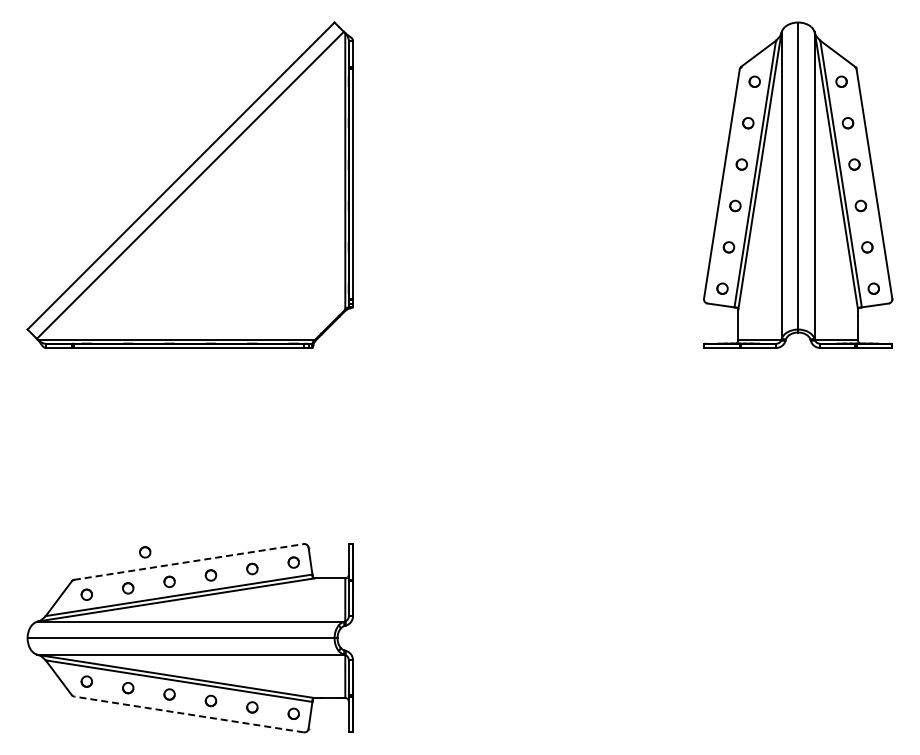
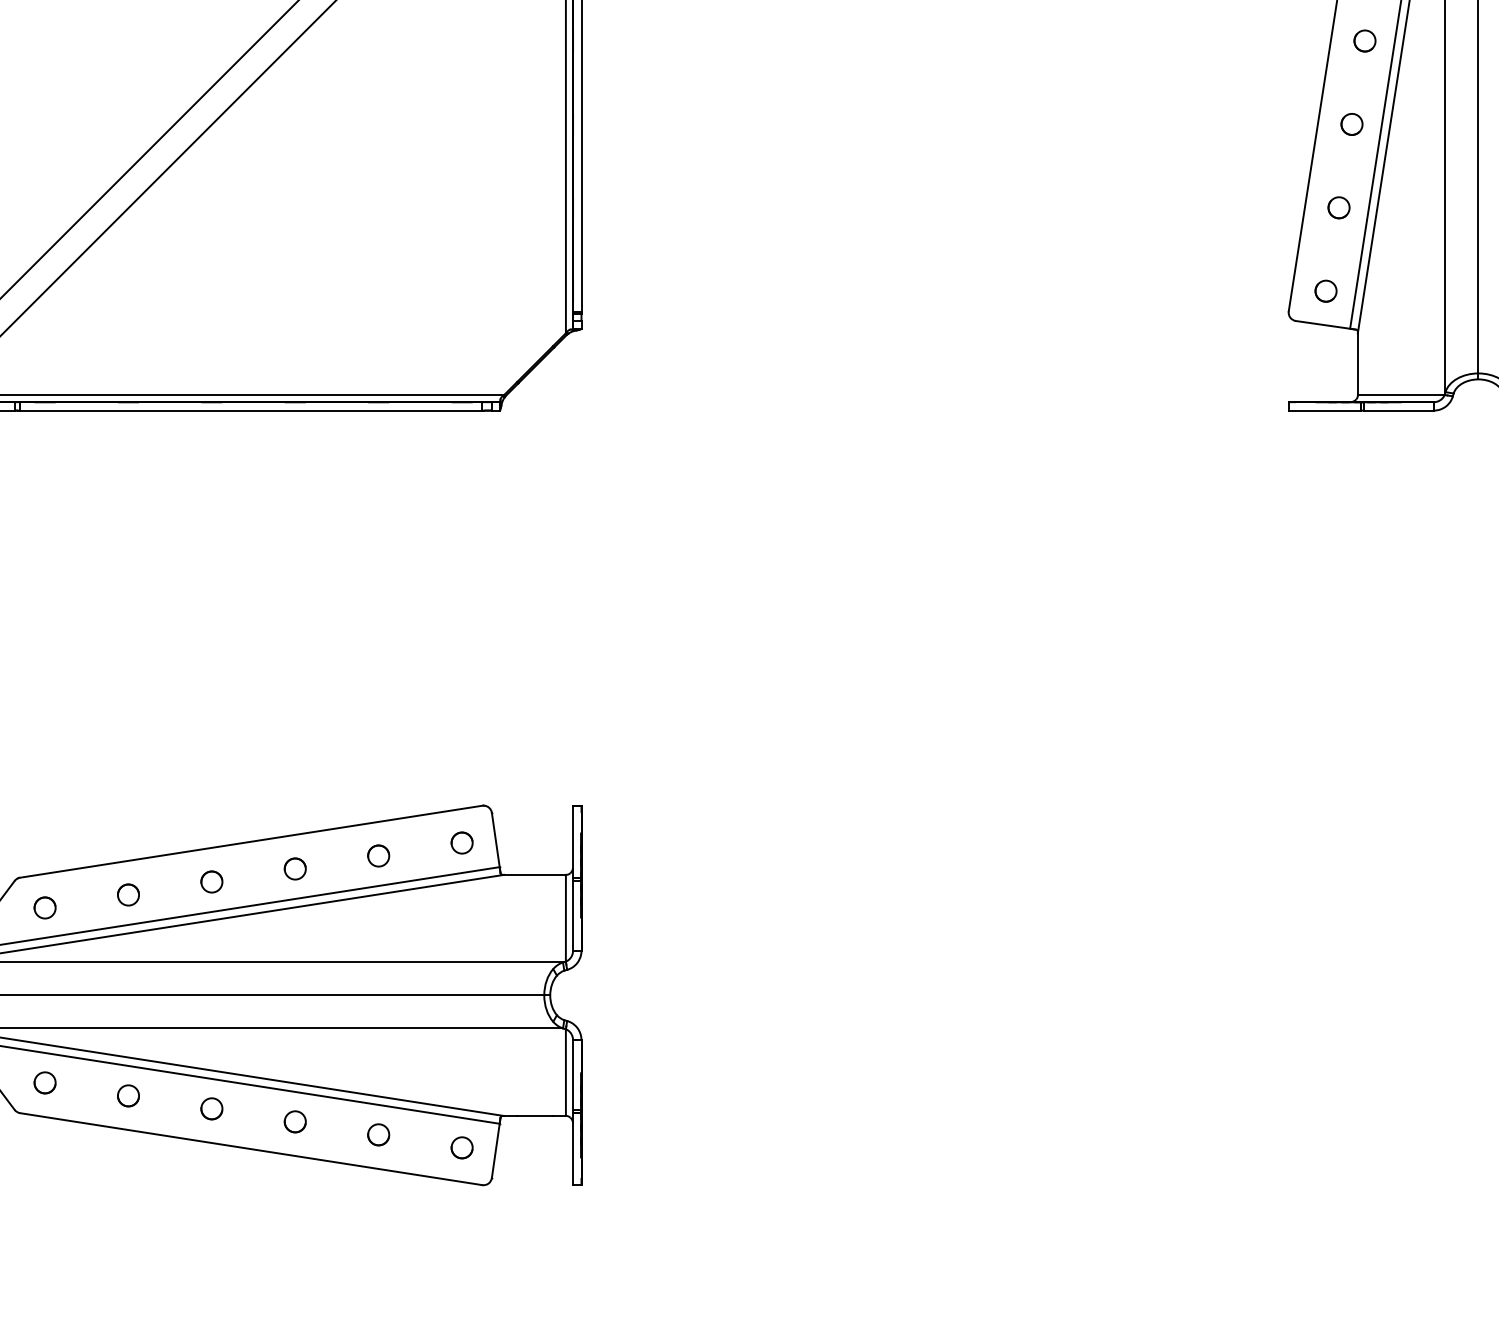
circle: (145, 552) -> (163, 822), removed
line: (189, 561) -> (251, 840), dashed -> solid
line: (188, 714) -> (249, 1149), dashed -> solid

